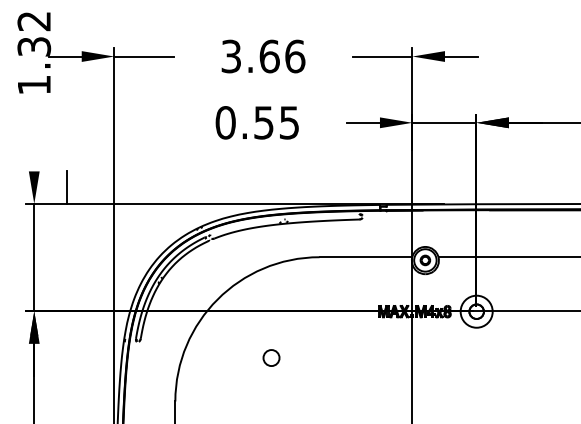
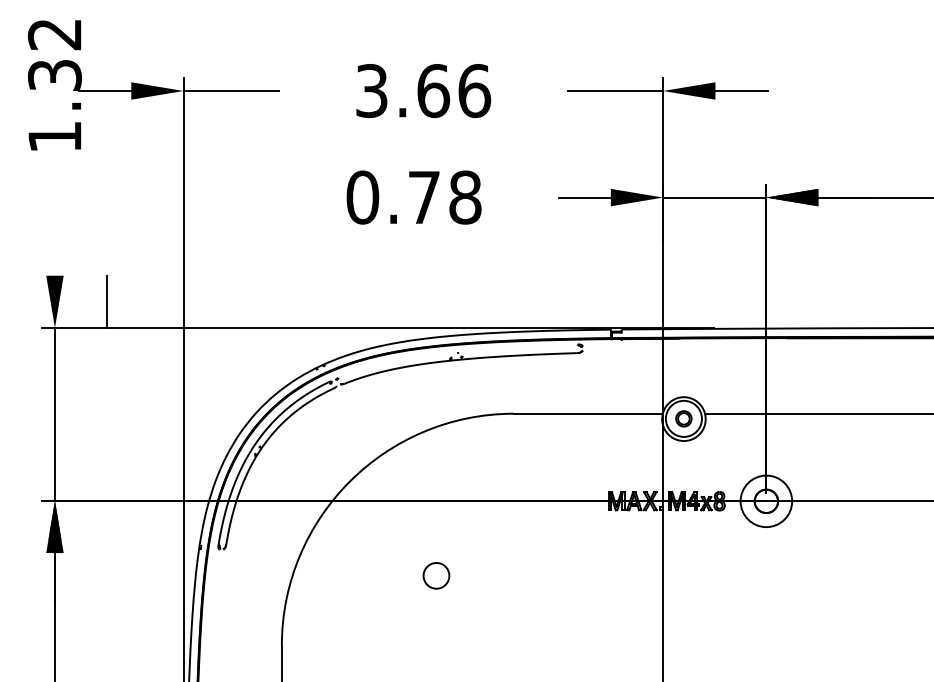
text: (276, 122) -> (444, 197), 0.55 -> 0.78

